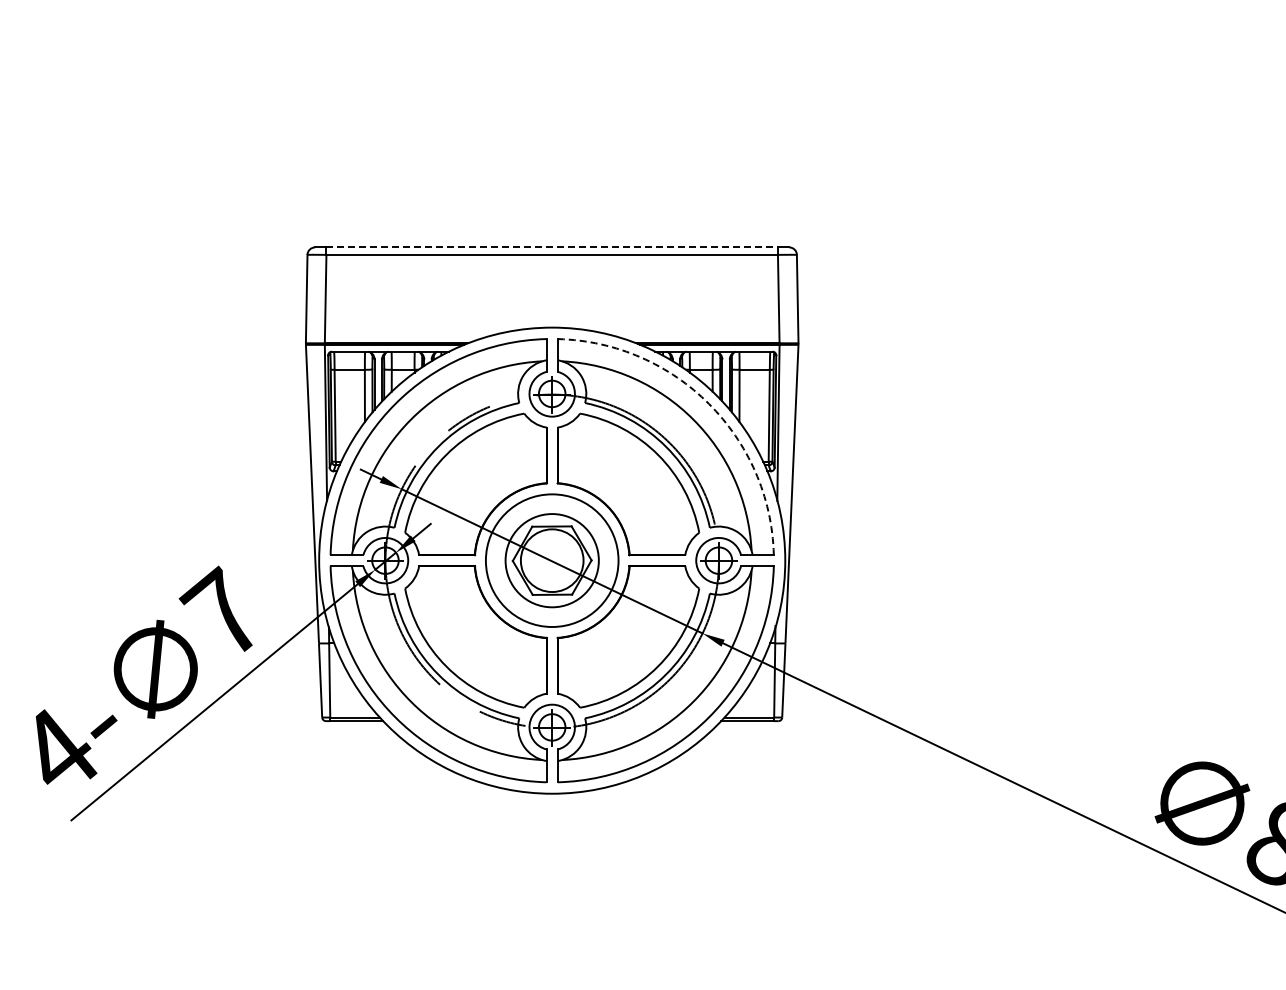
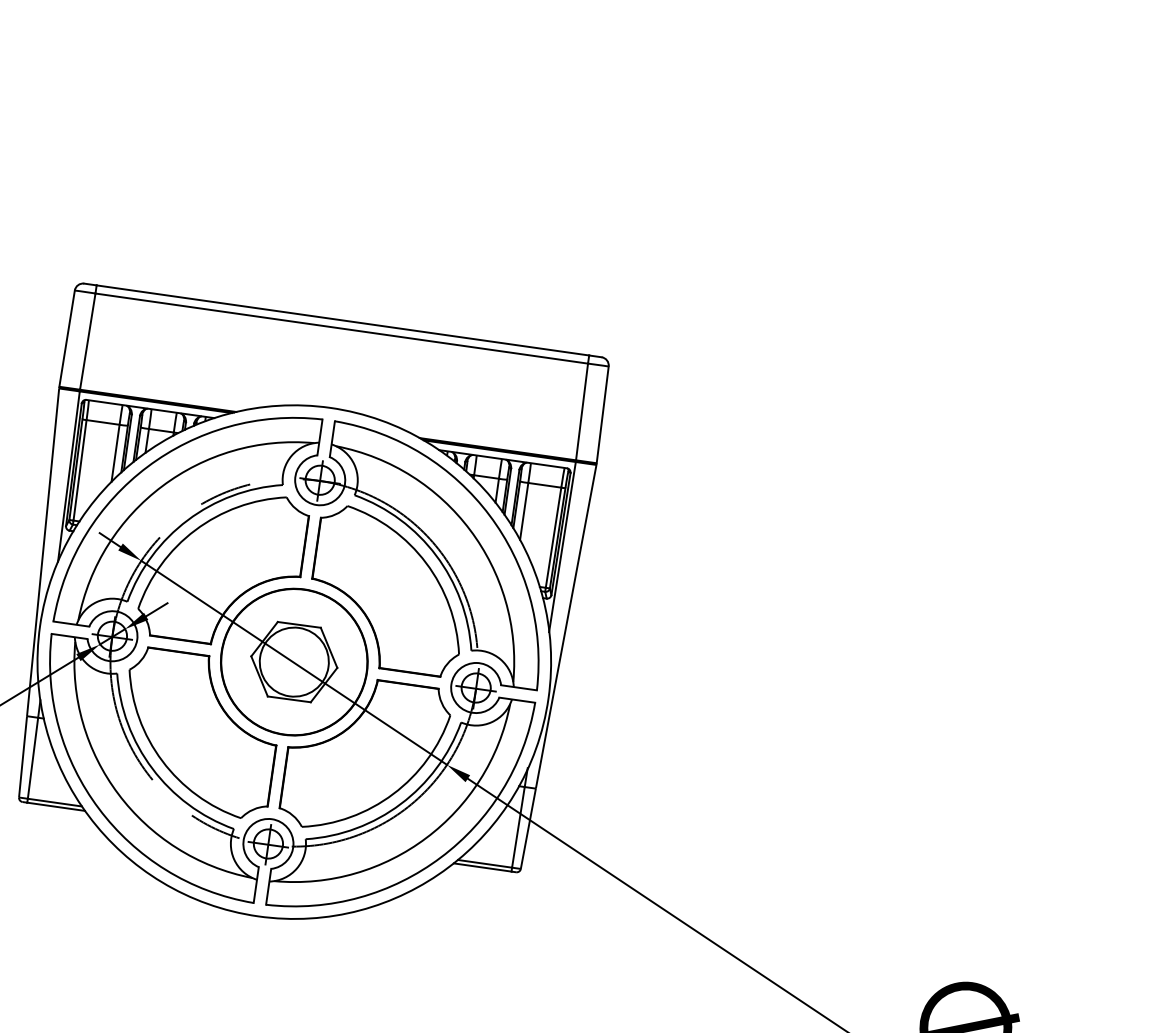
line: (552, 247) -> (343, 320), dashed -> solid
arc: (708, 403) -> (489, 514), dashed -> solid
circle: (551, 560) -> (293, 661), size x1.43

